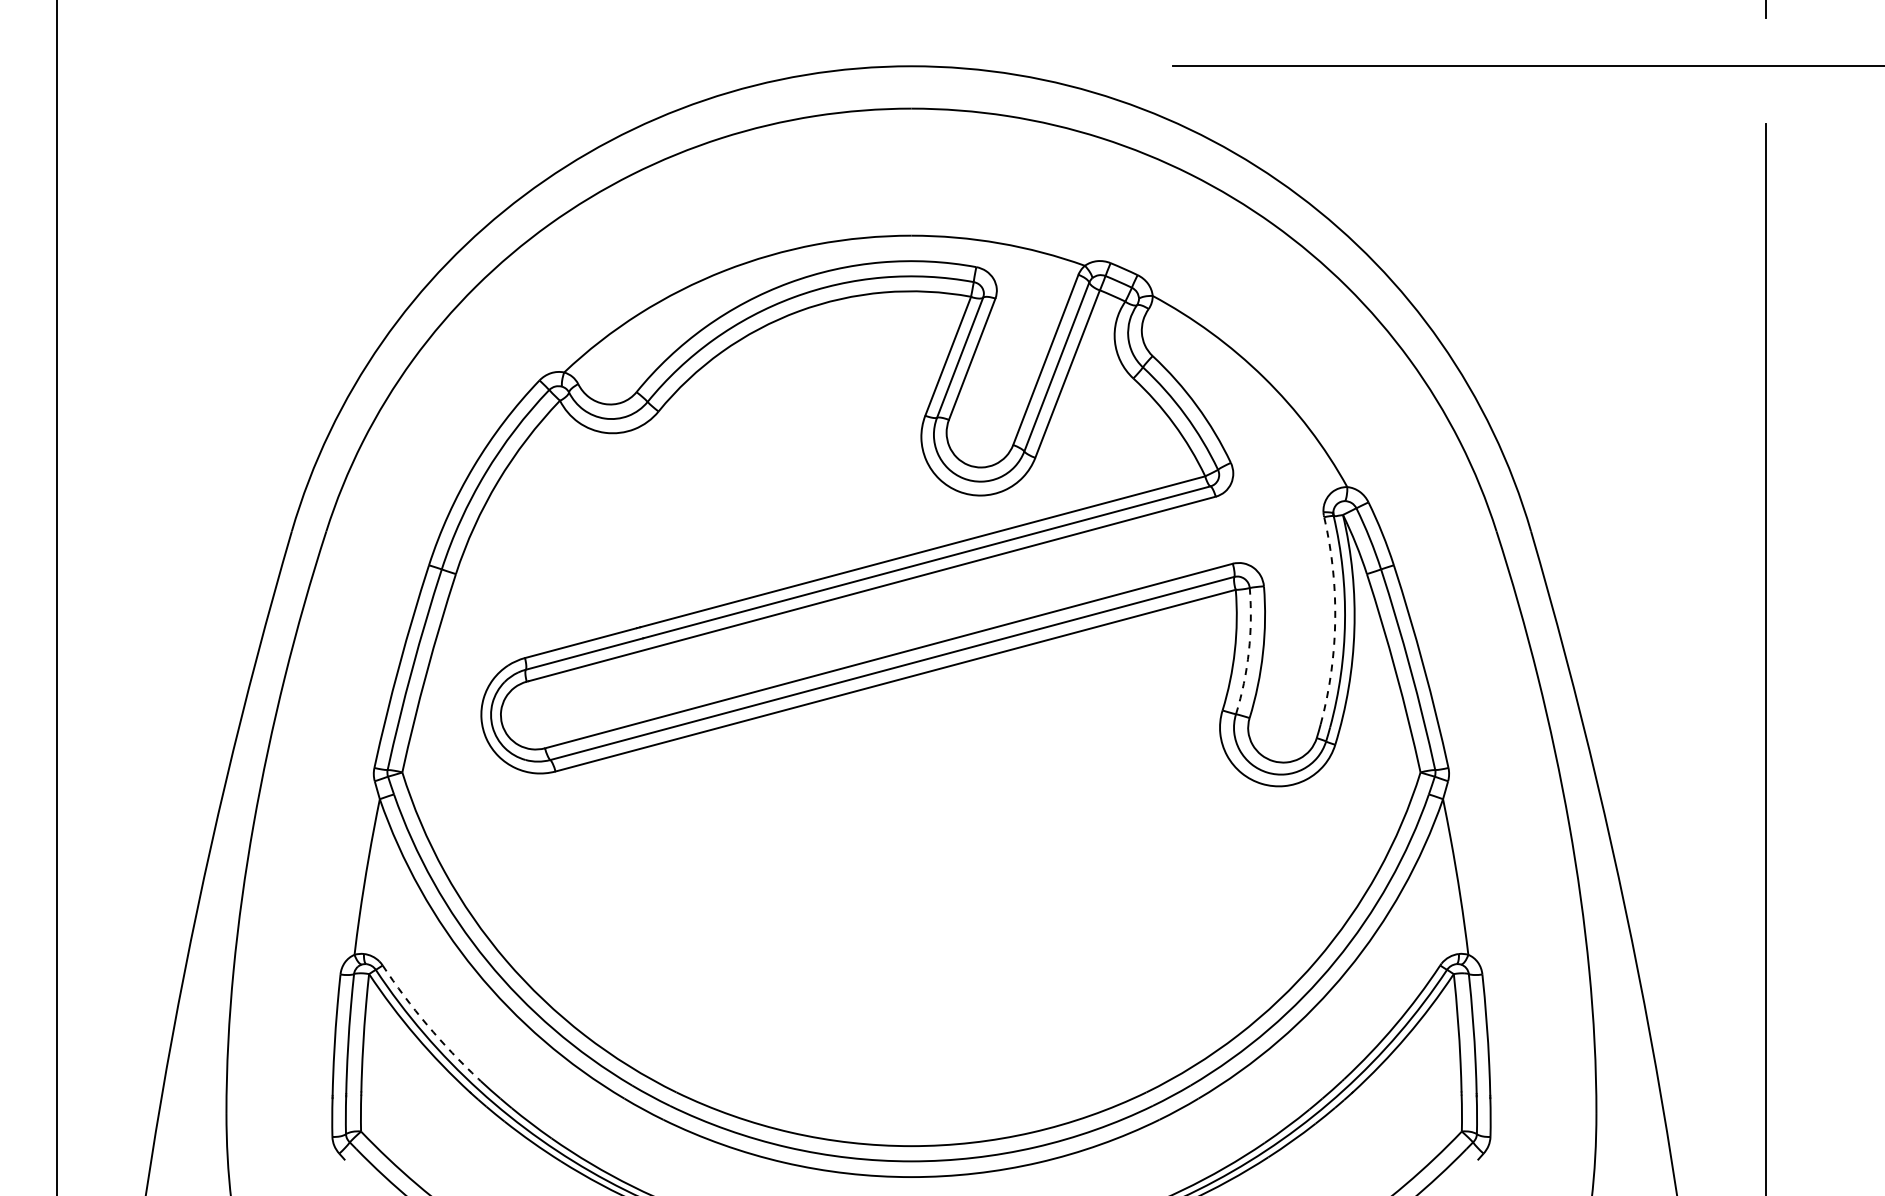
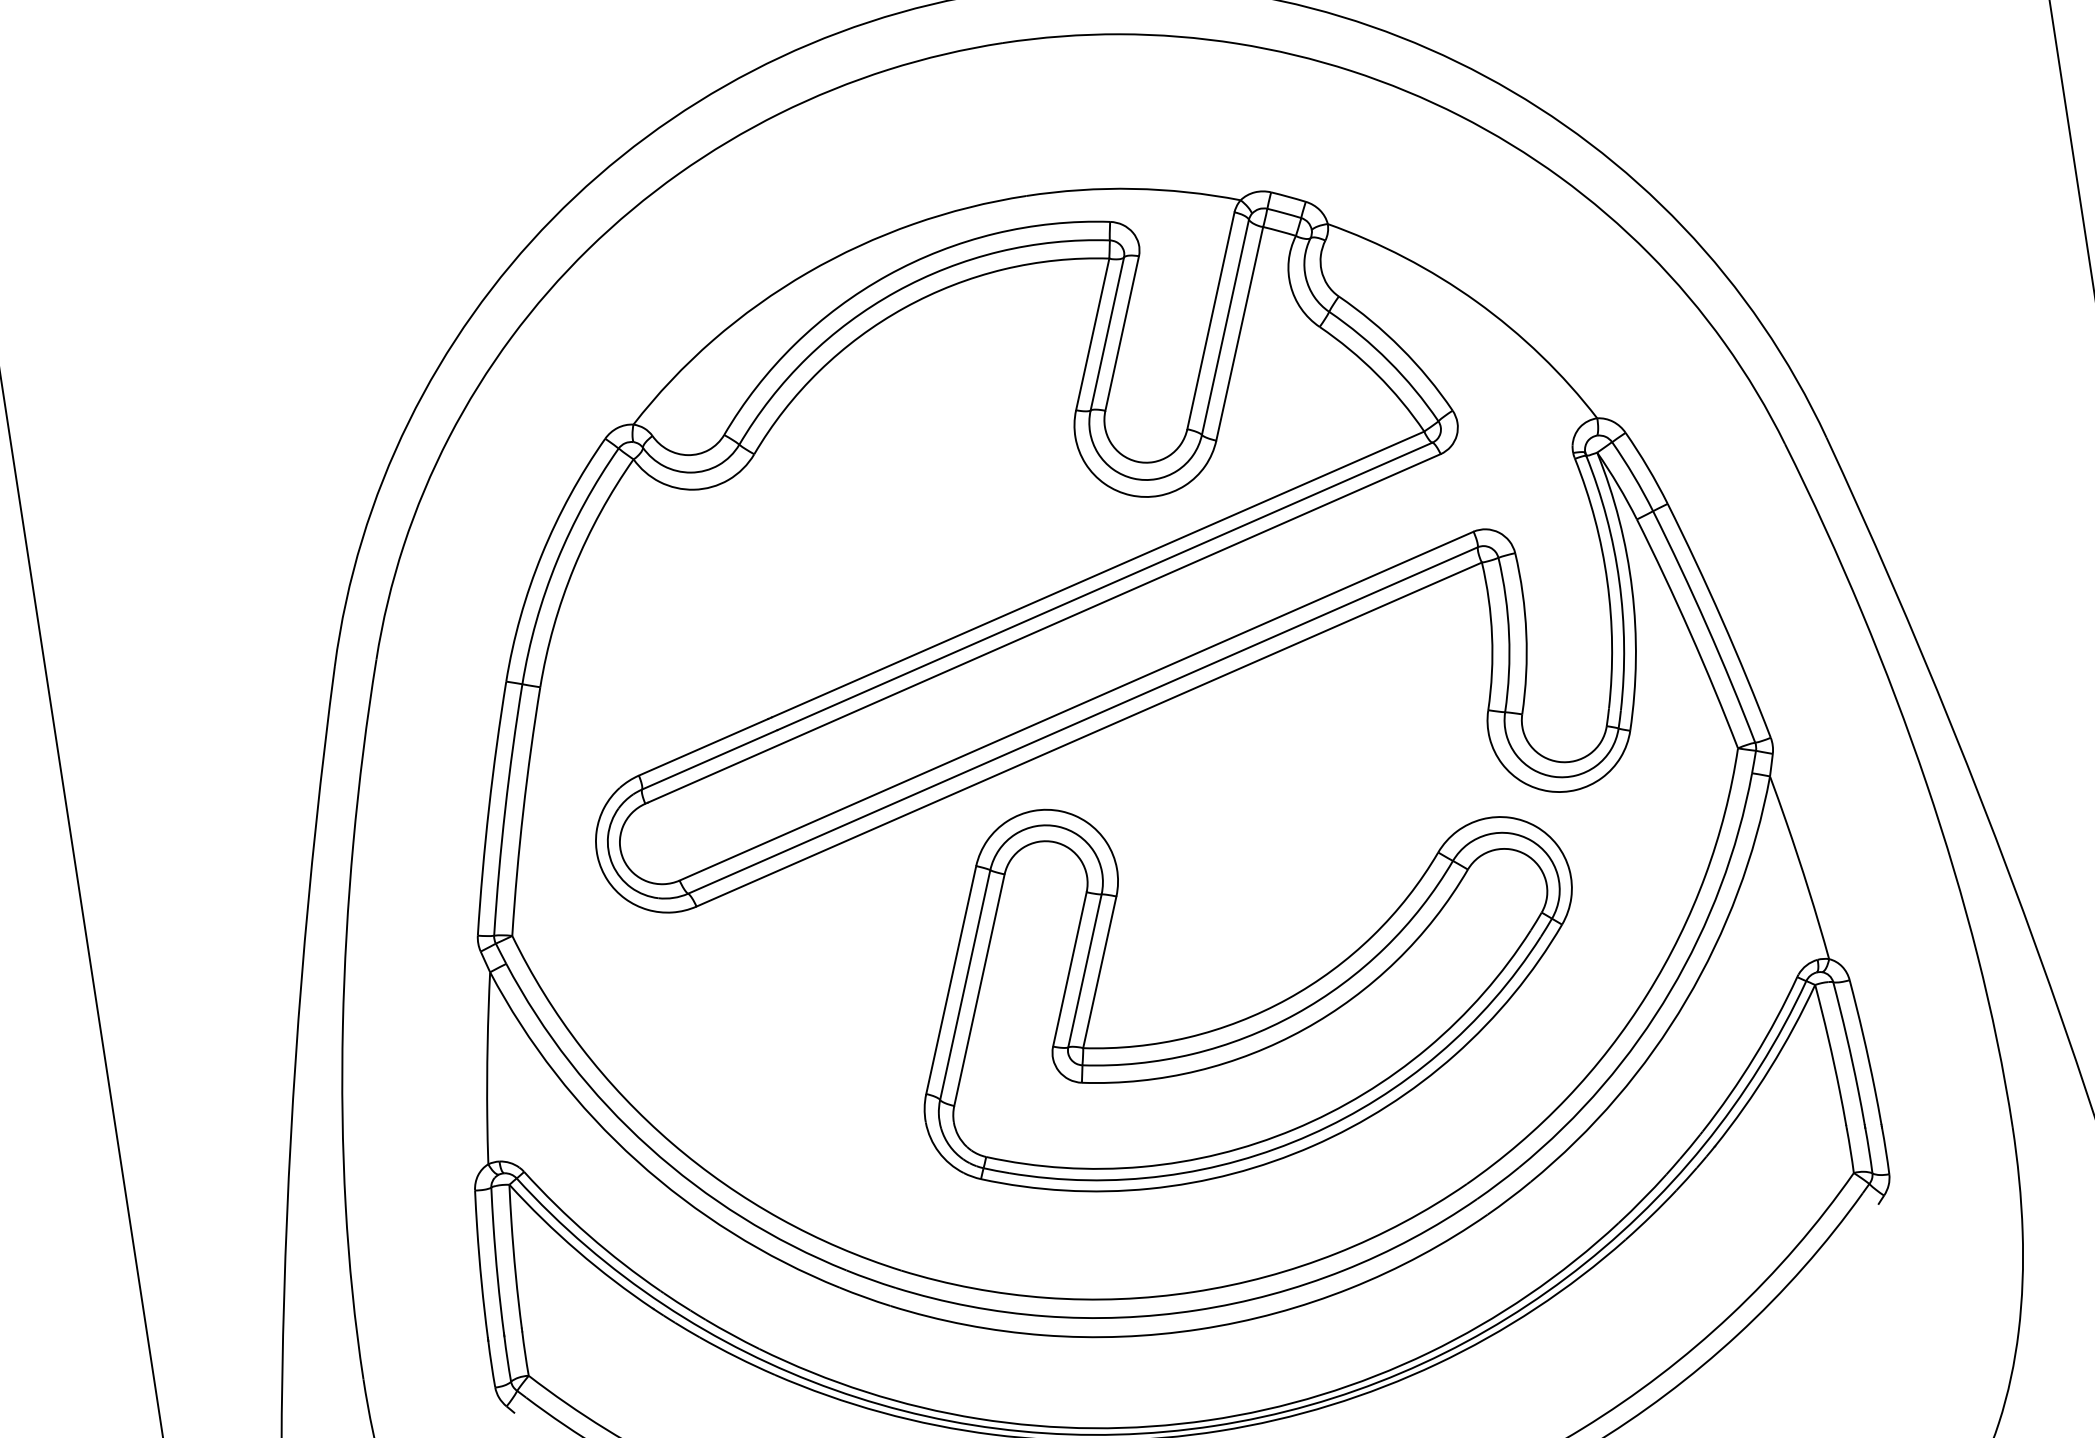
arc: (1335, 620) -> (1607, 581), dashed -> solid
arc: (1248, 651) -> (1508, 634), dashed -> solid
part: (999, 926) -> (1259, 1011), added
arc: (427, 1025) -> (589, 1235), dashed -> solid

